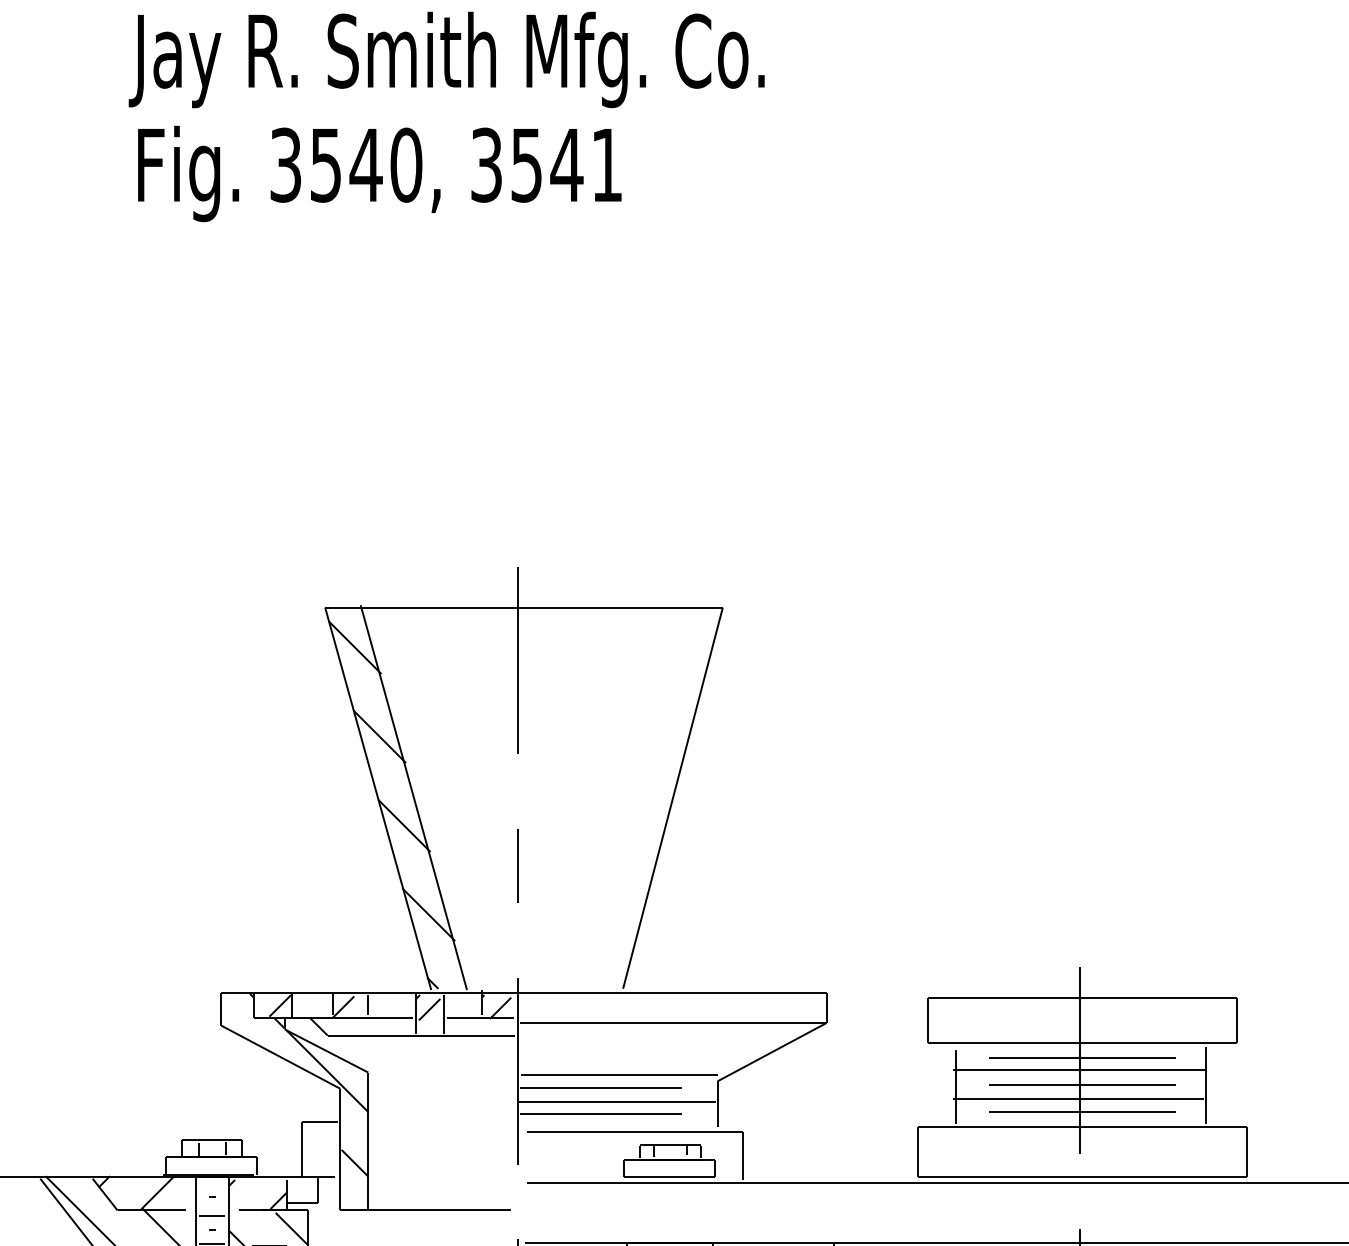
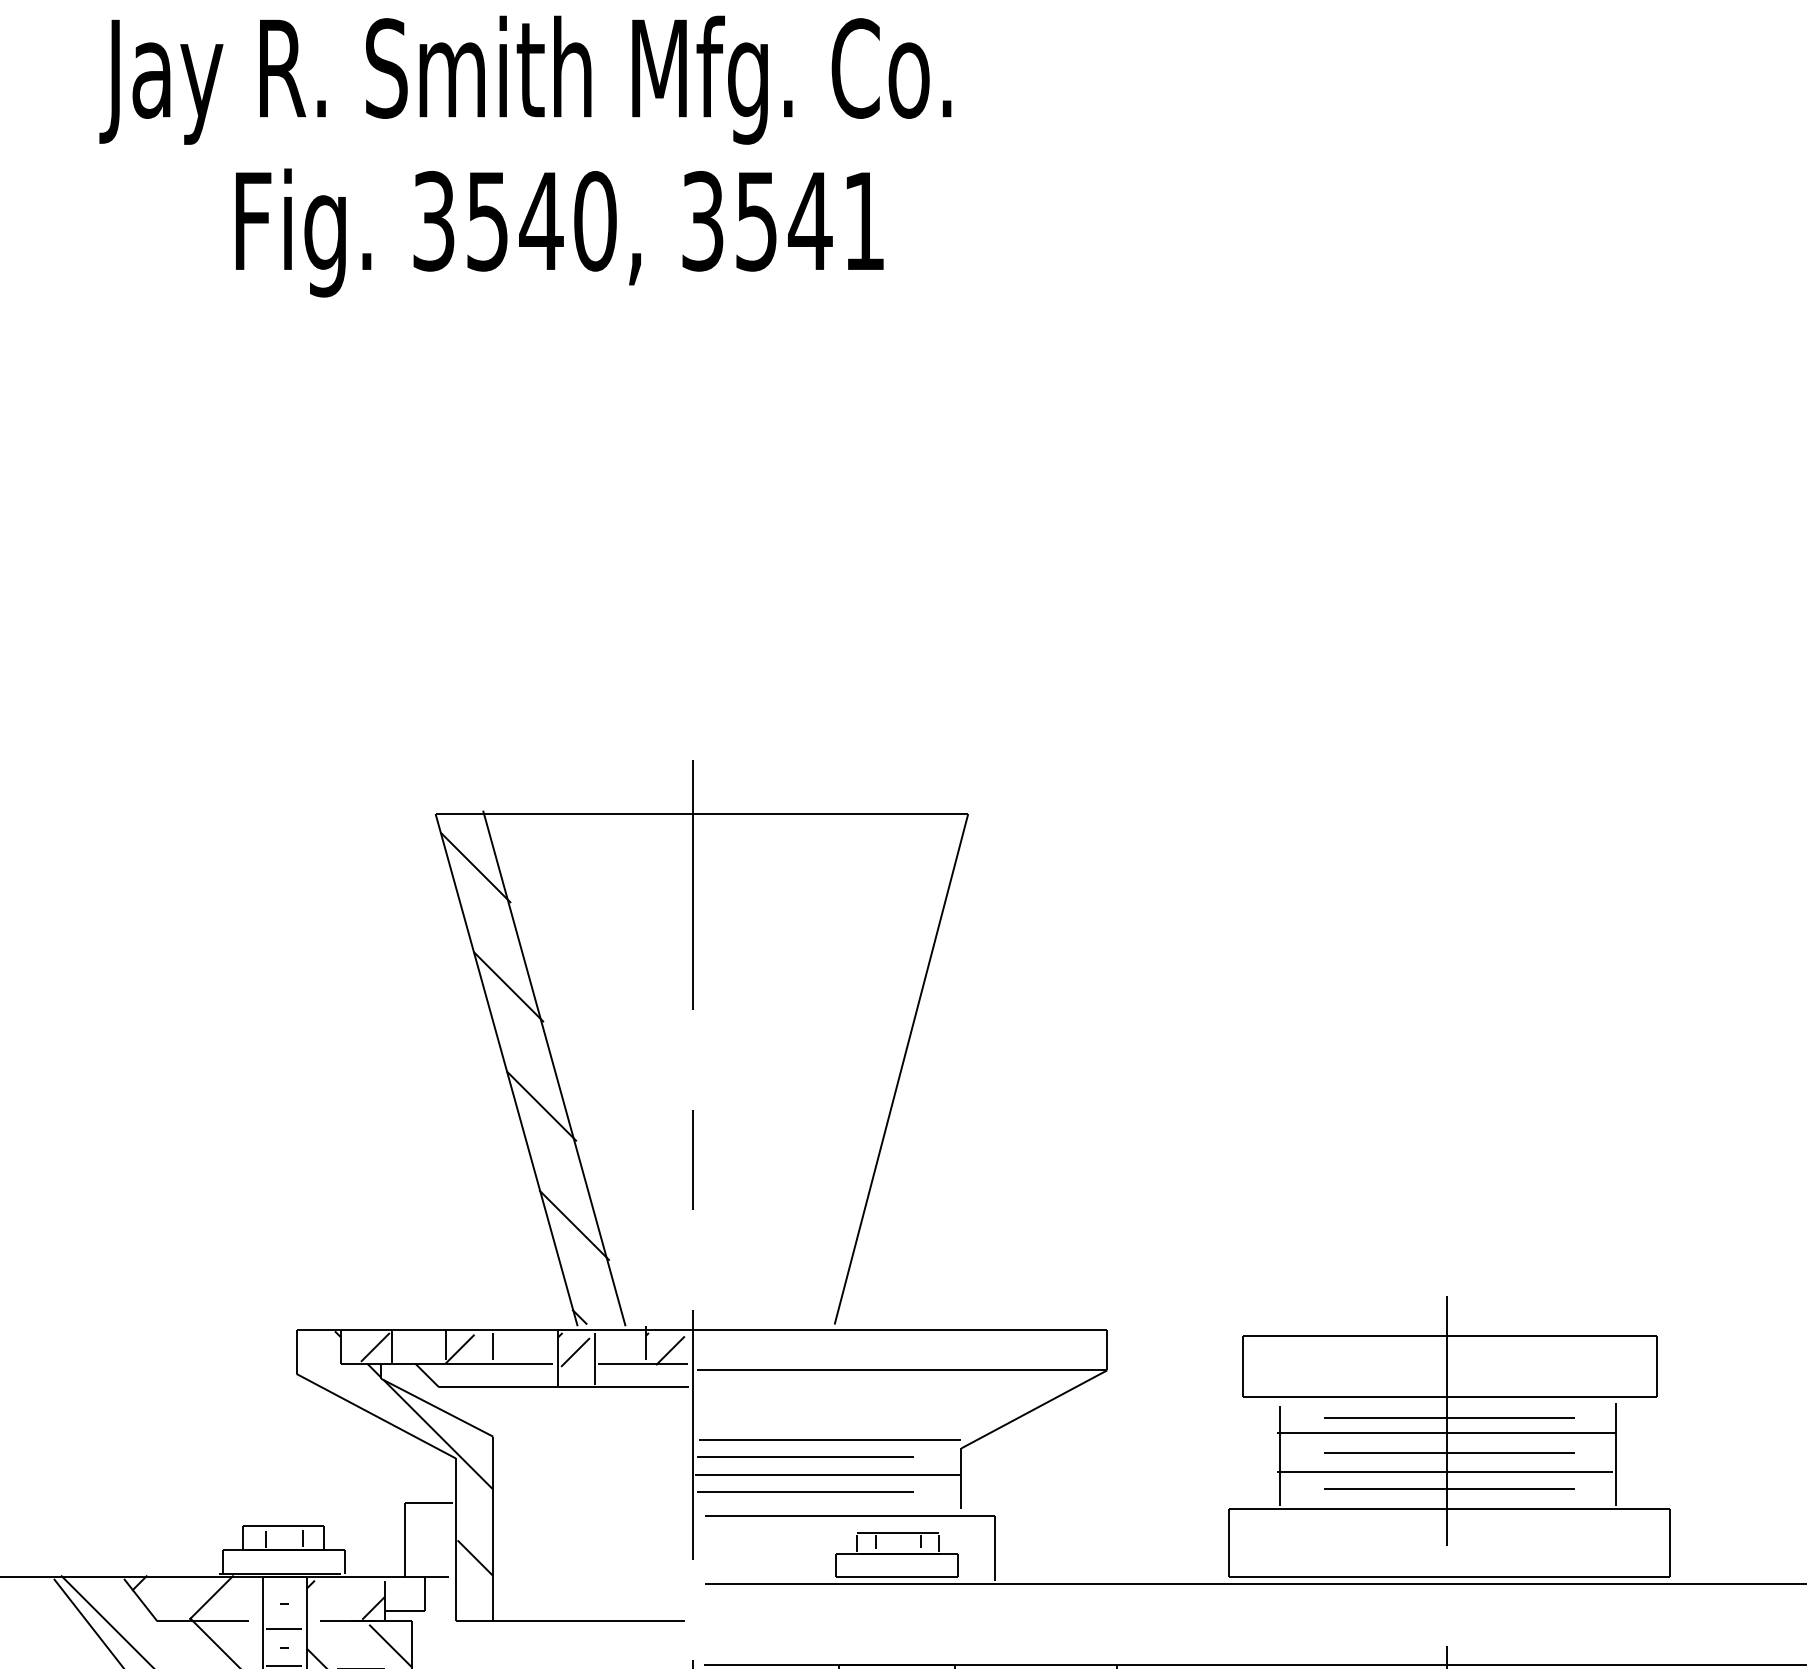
text: (446, 59) -> (525, 79), moved
text: (379, 173) -> (559, 232), moved

